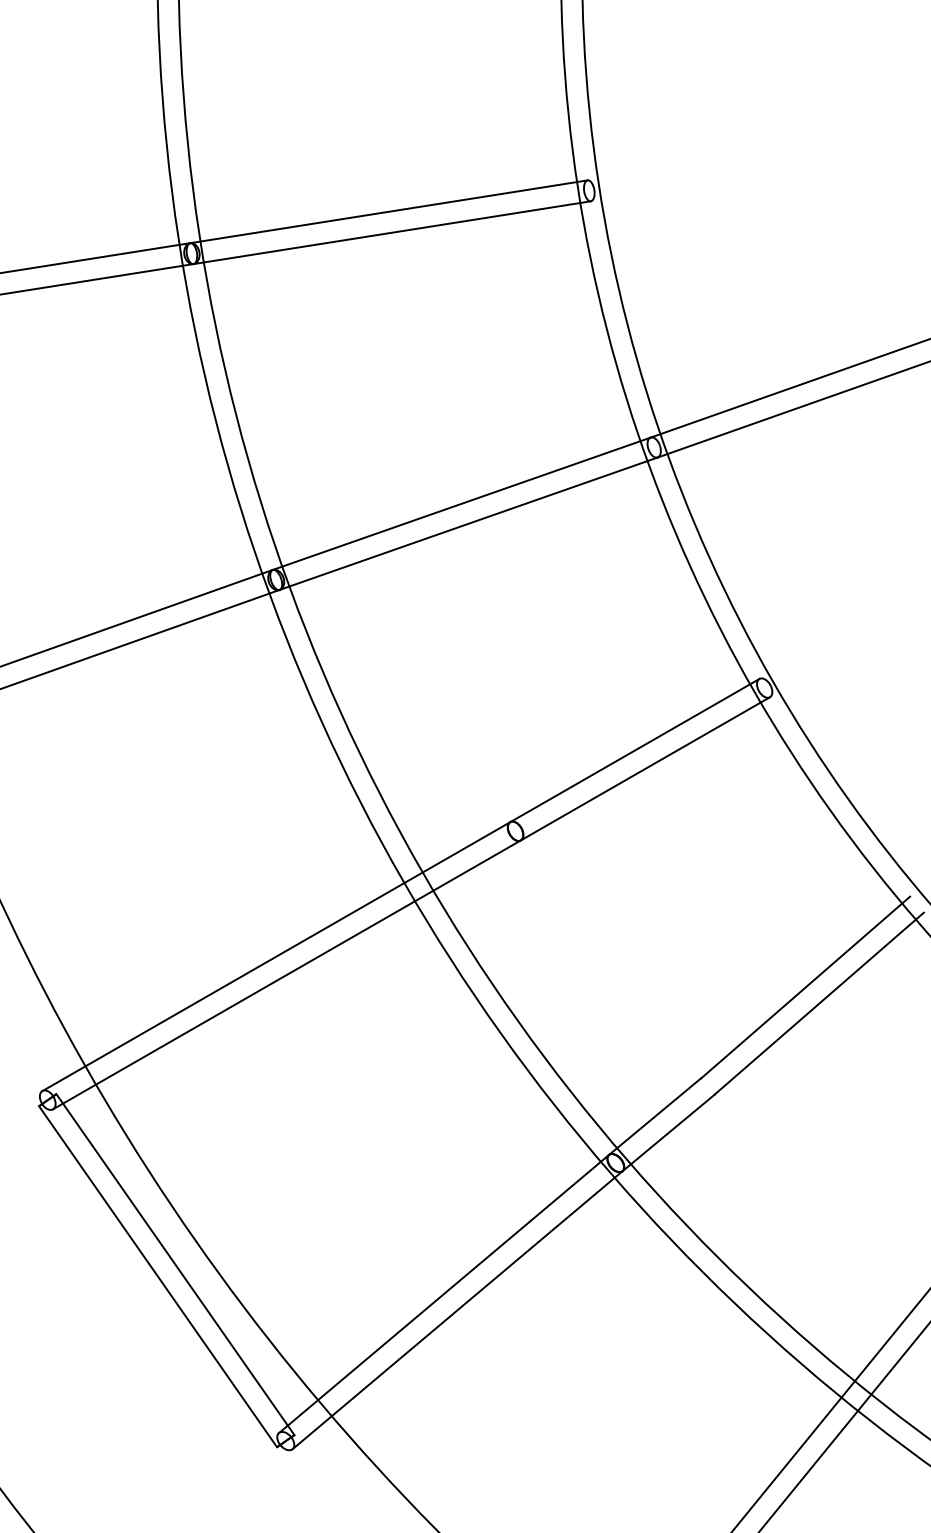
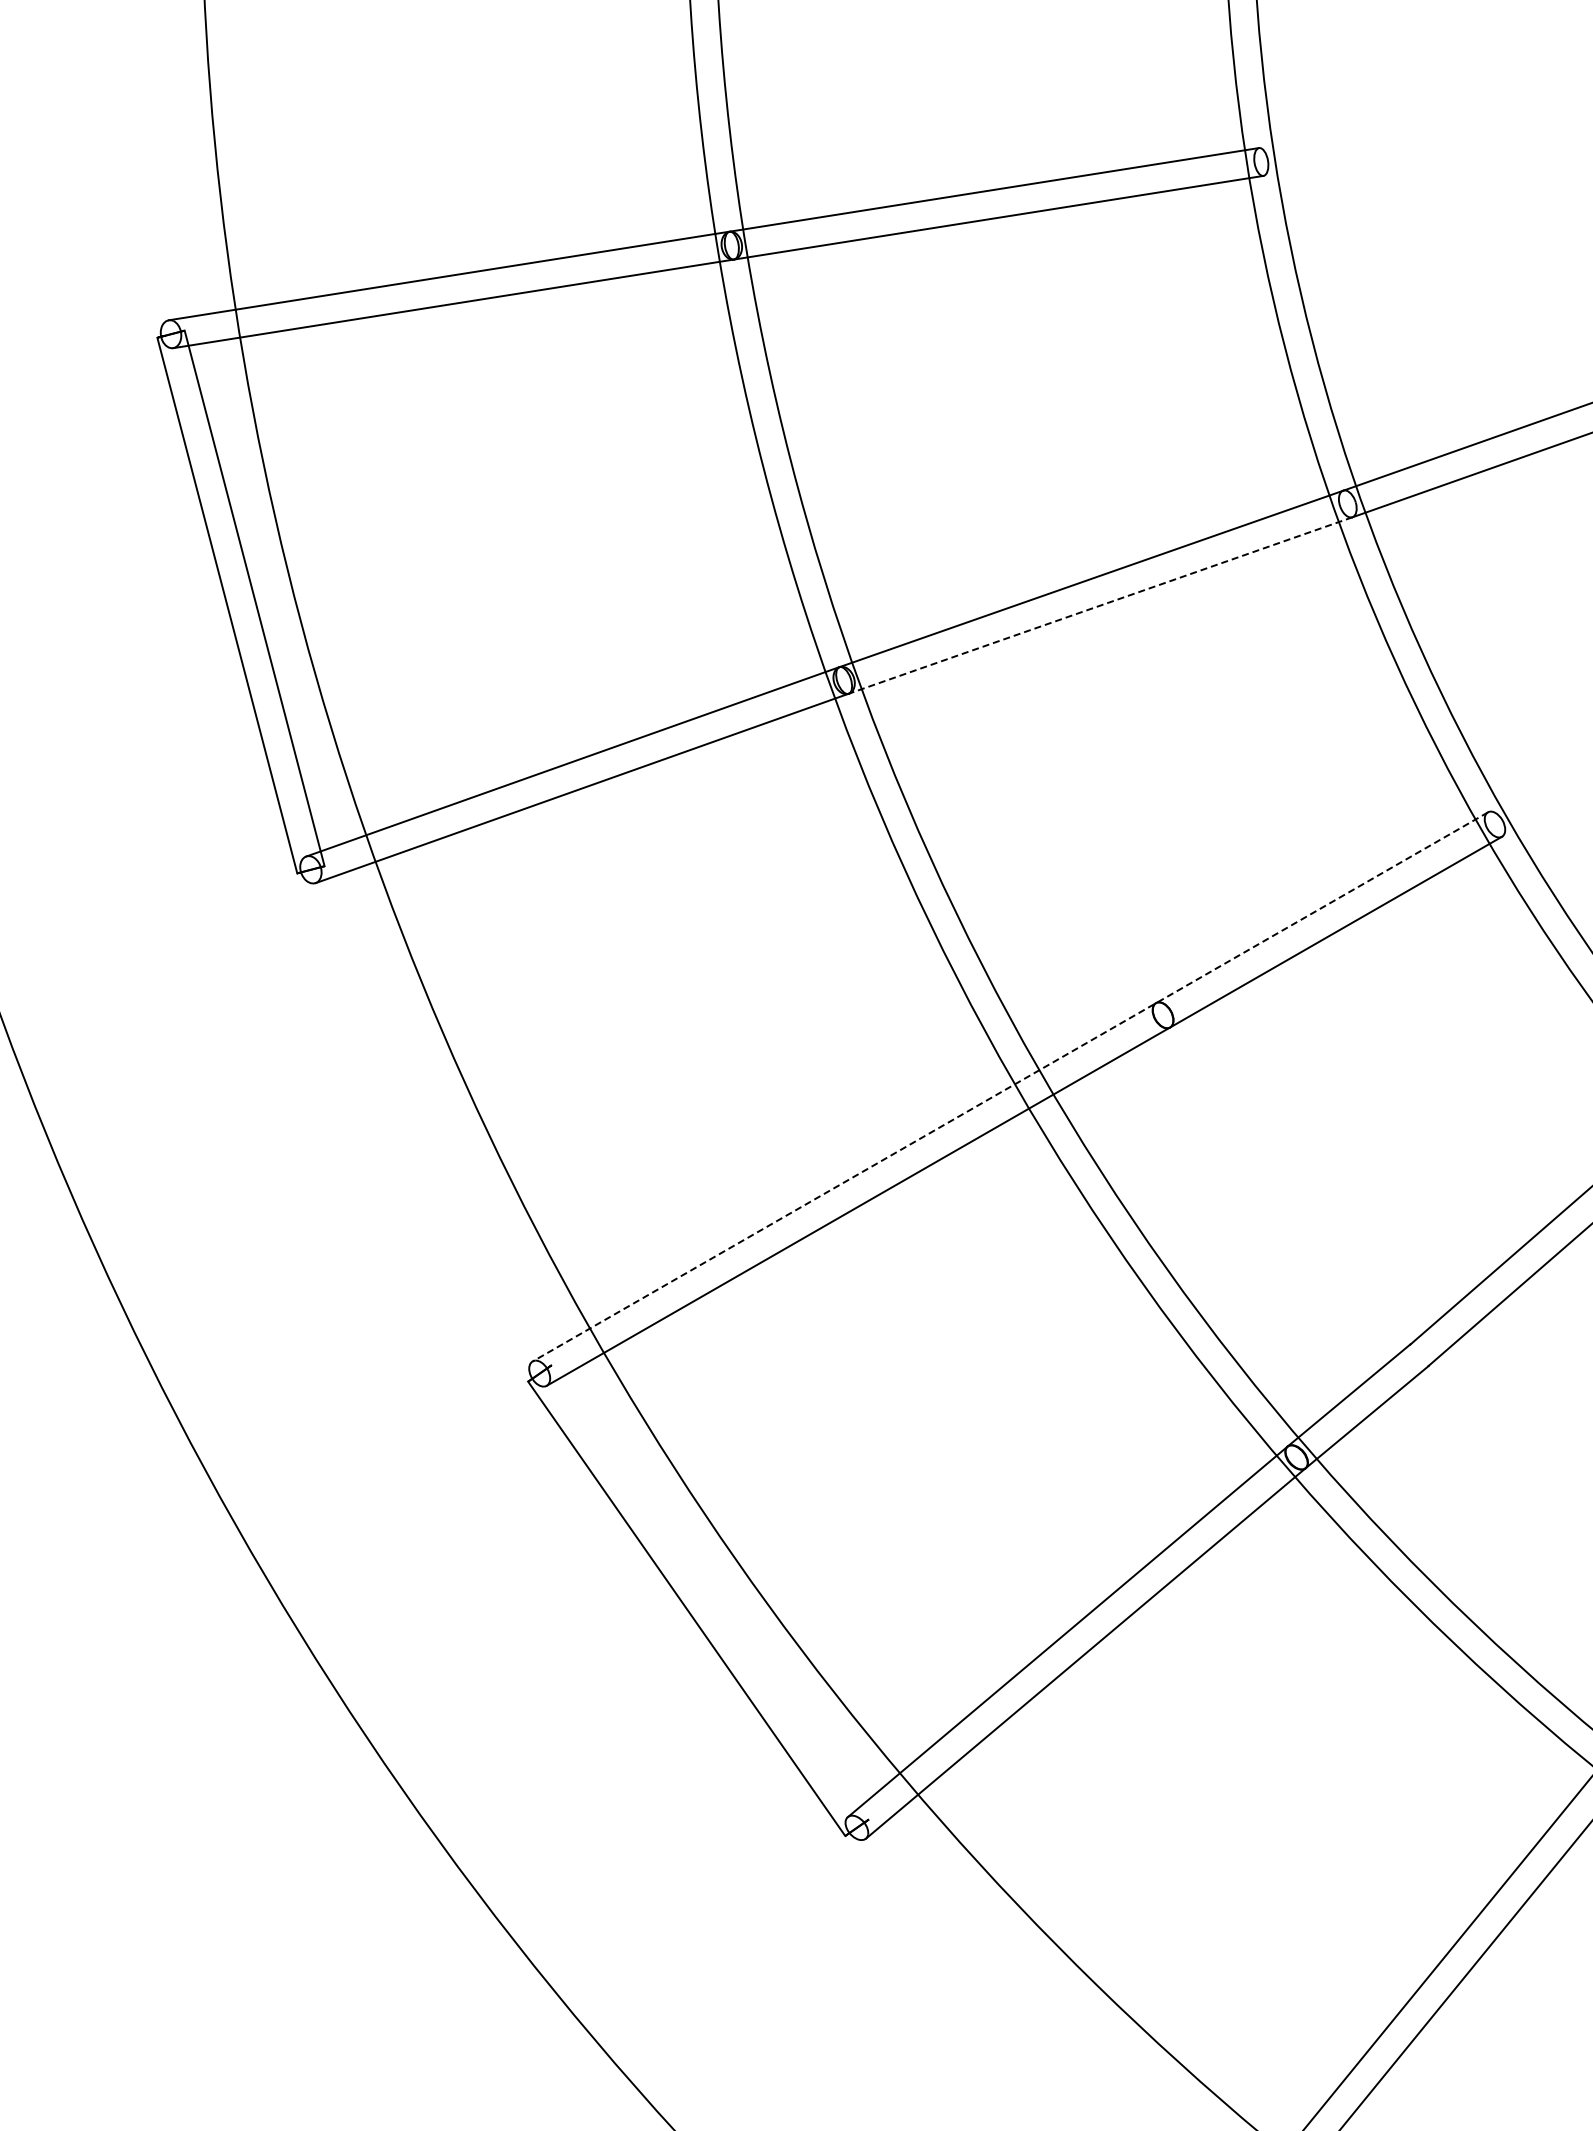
line: (468, 523) -> (1100, 605), solid -> dashed
line: (401, 884) -> (1010, 1086), solid -> dashed
line: (175, 1264) -> (709, 1592), removed

